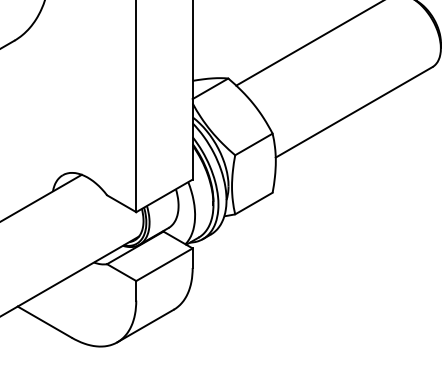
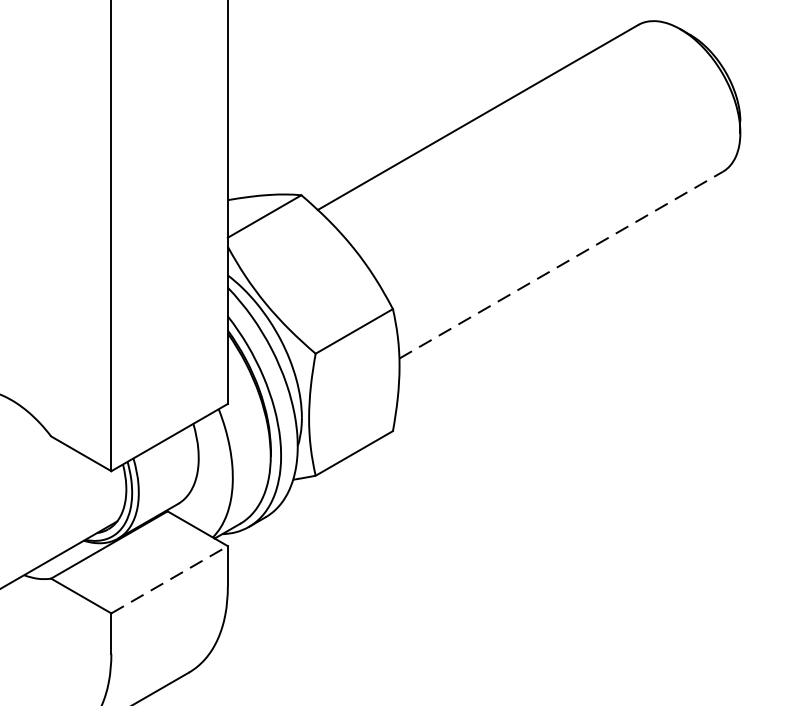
line: (354, 112) -> (561, 265), solid -> dashed
line: (164, 264) -> (169, 579), solid -> dashed

